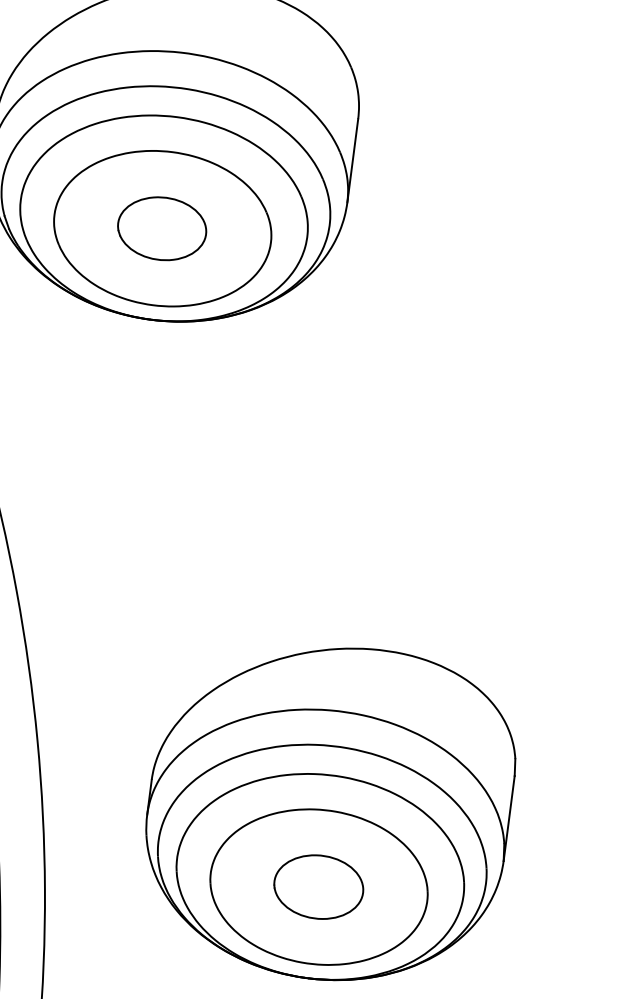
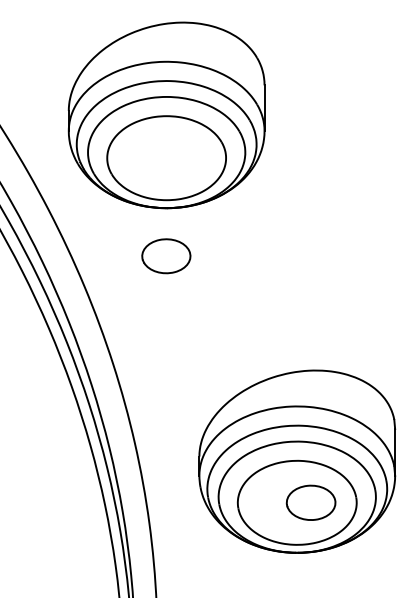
part: (162, 229) -> (166, 256), moved
part: (317, 886) -> (310, 502), moved

